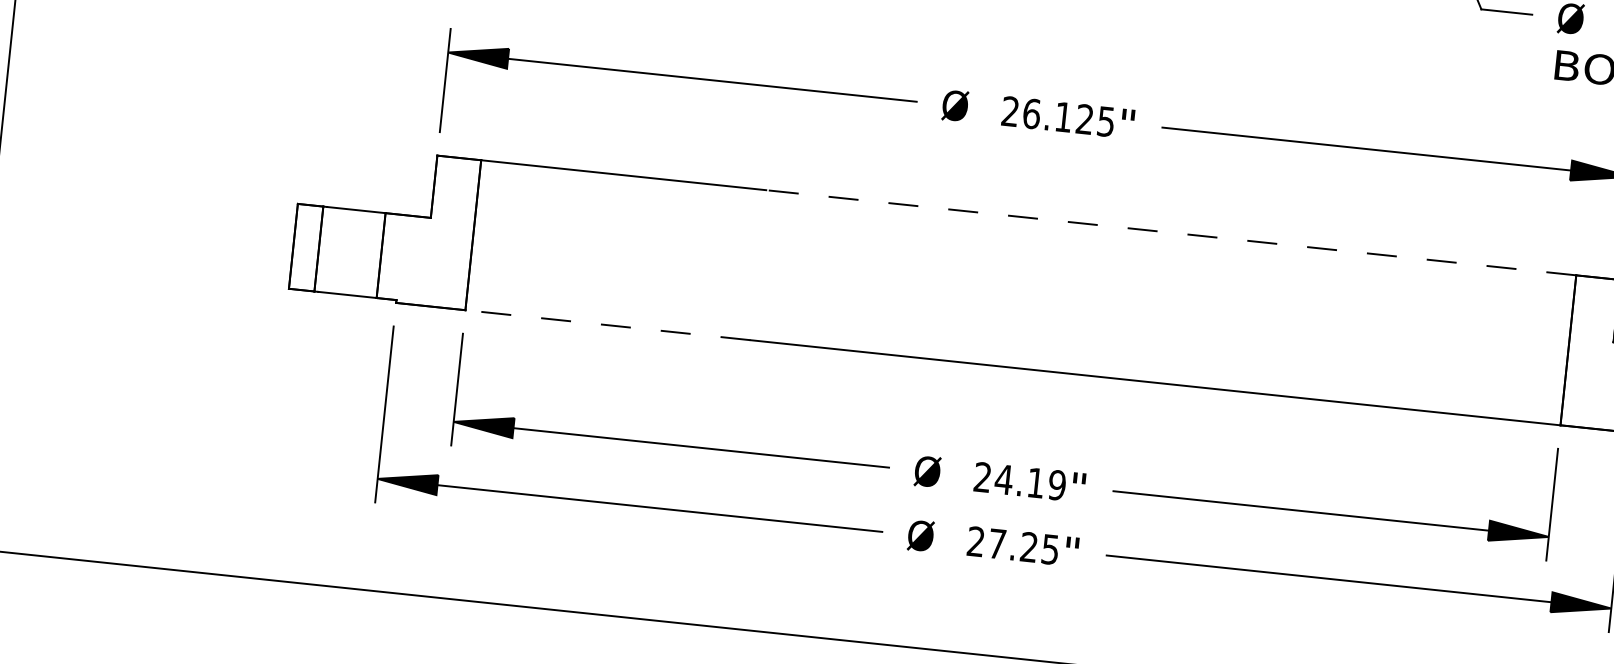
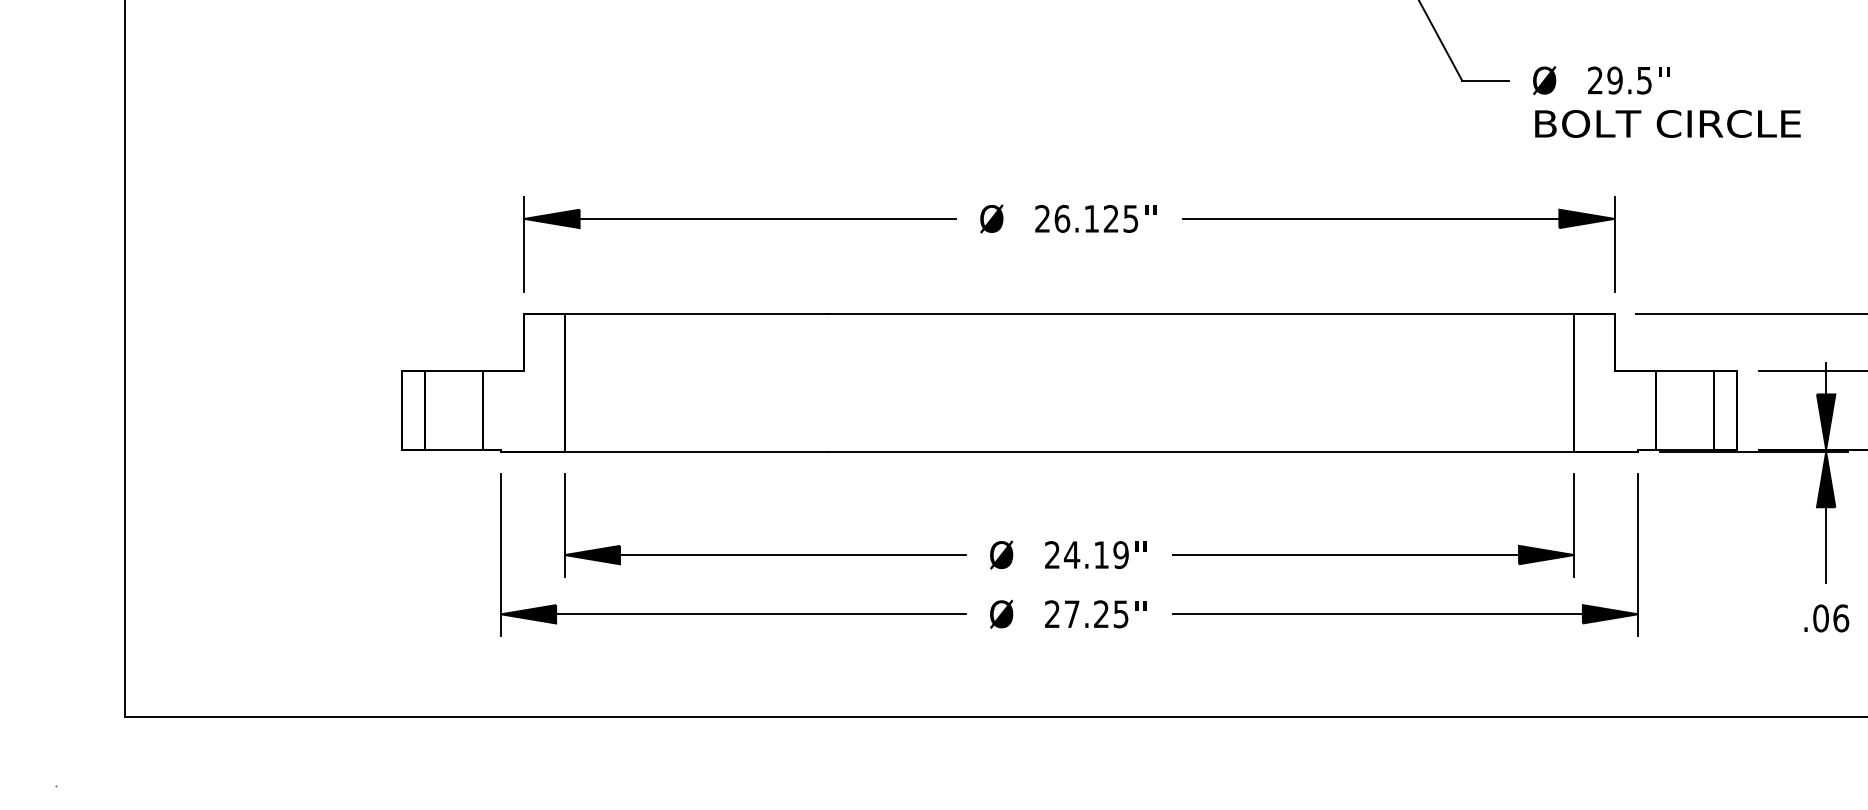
line: (1170, 232) -> (1200, 313), dashed -> solid
line: (607, 325) -> (695, 452), dashed -> solid

